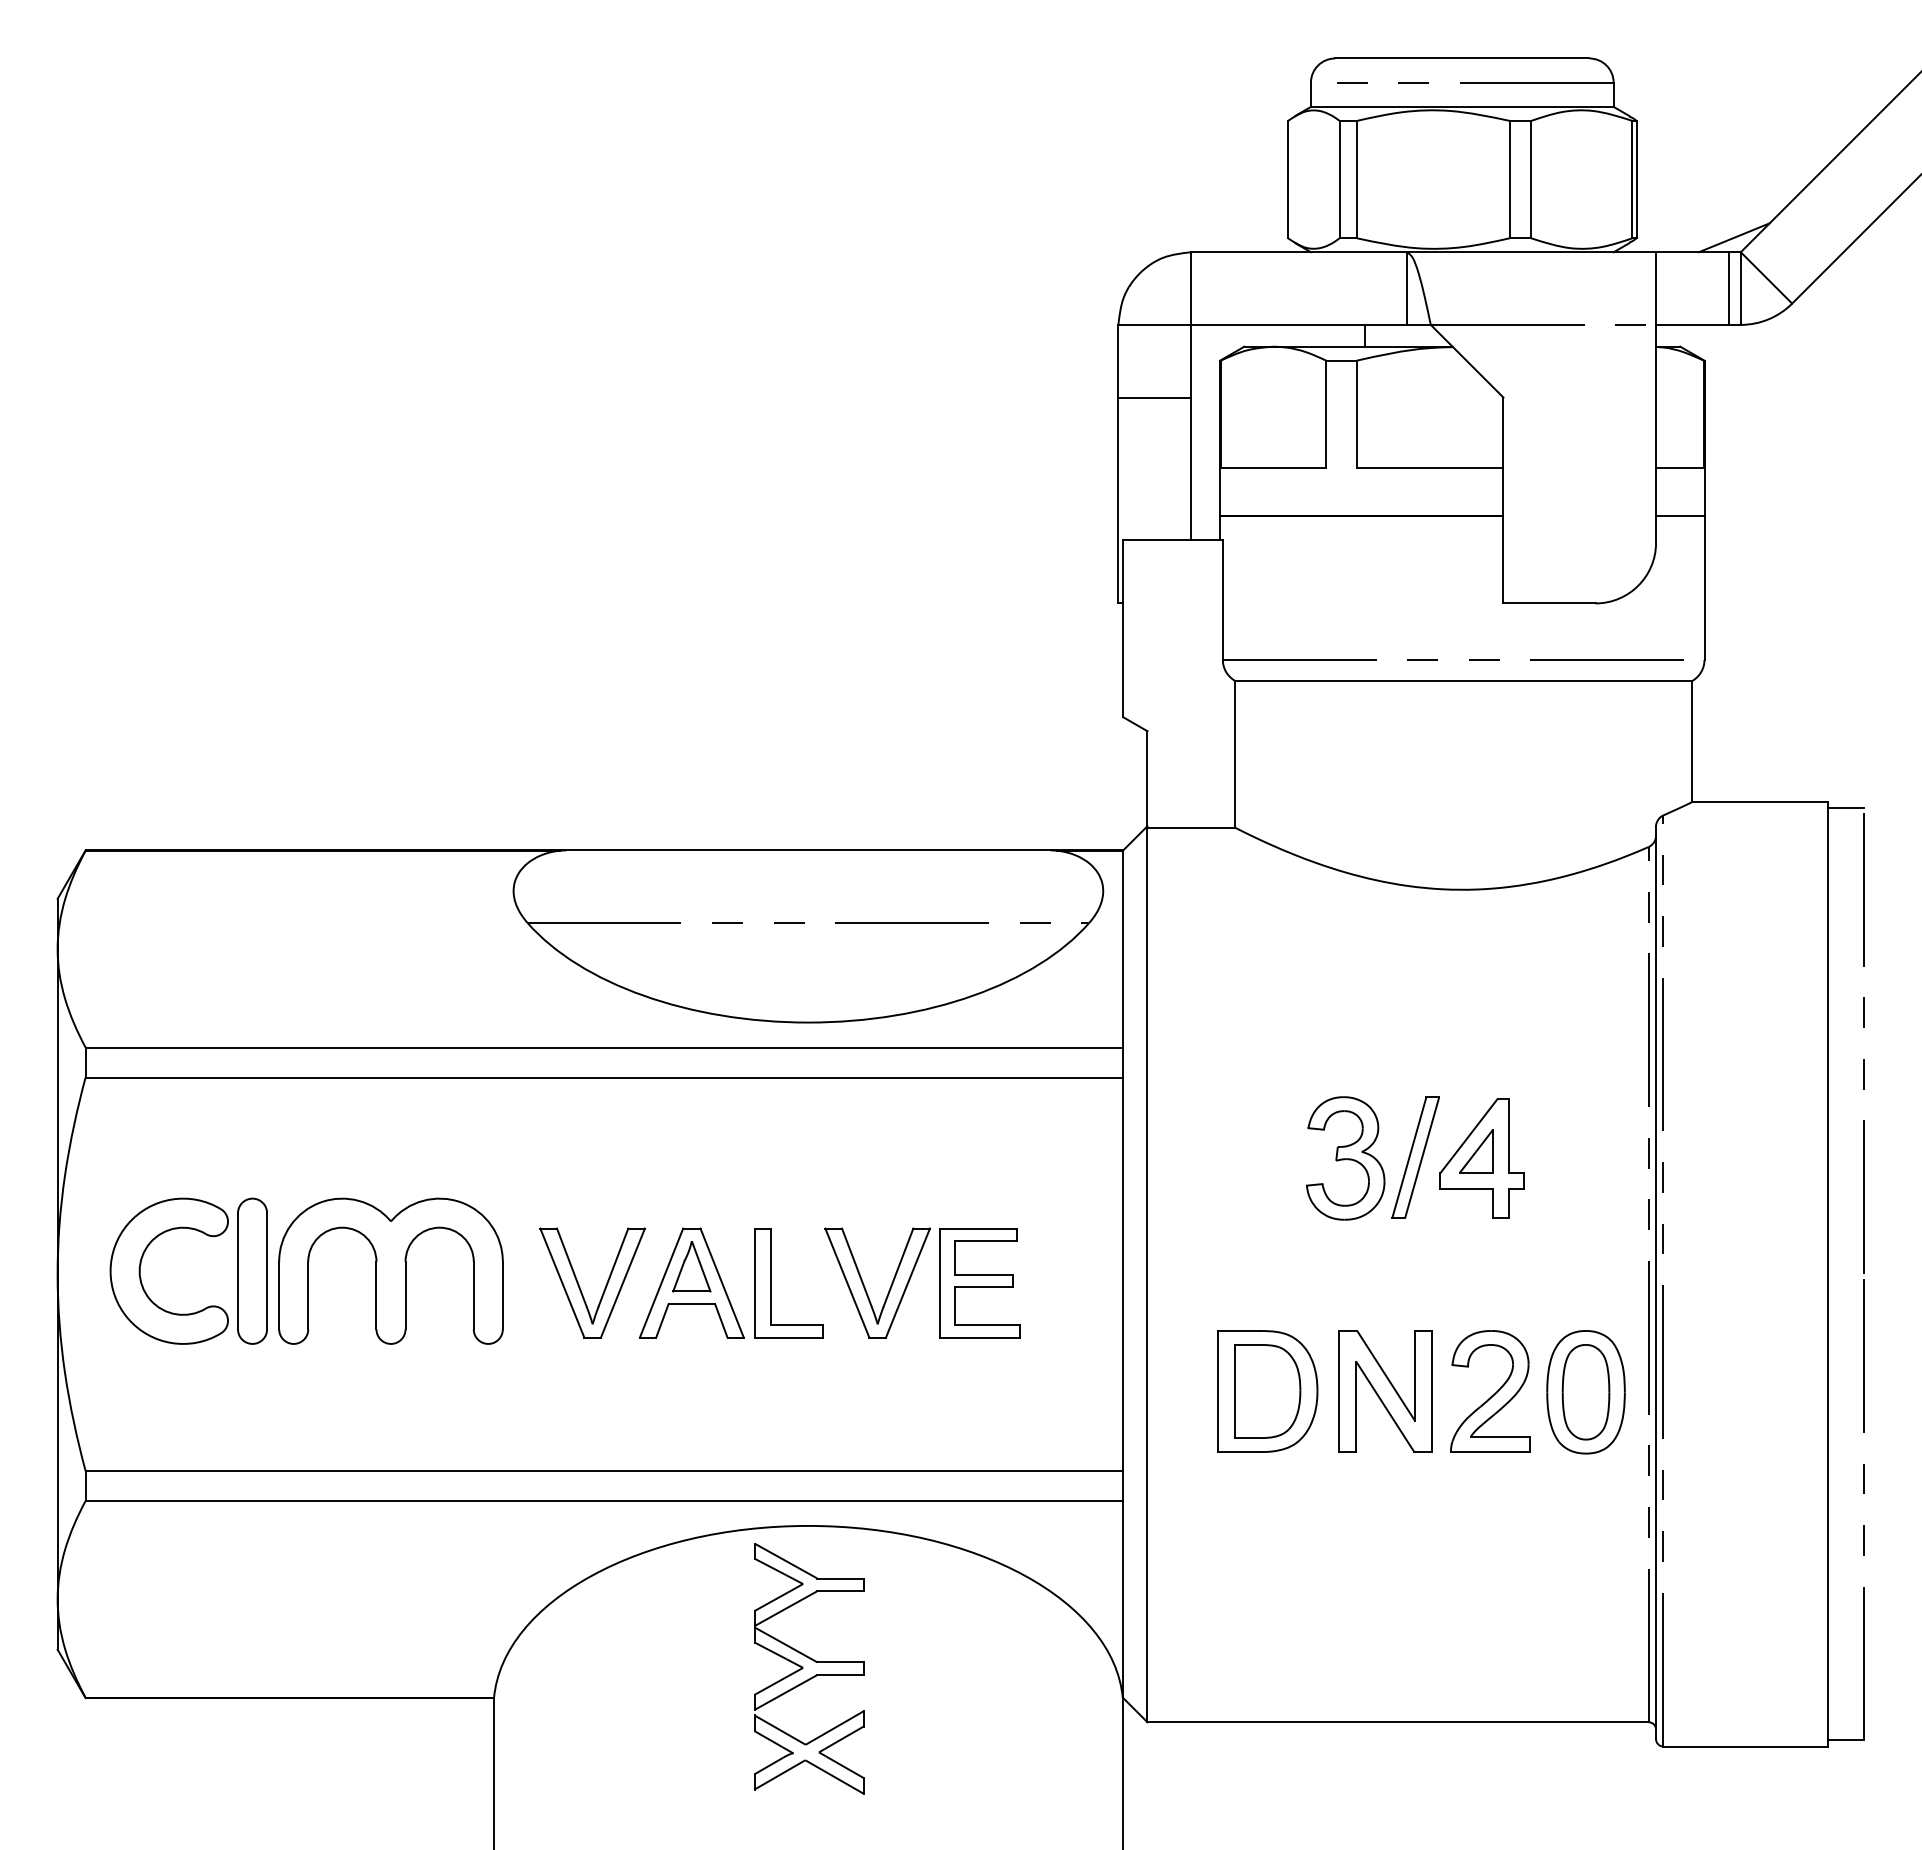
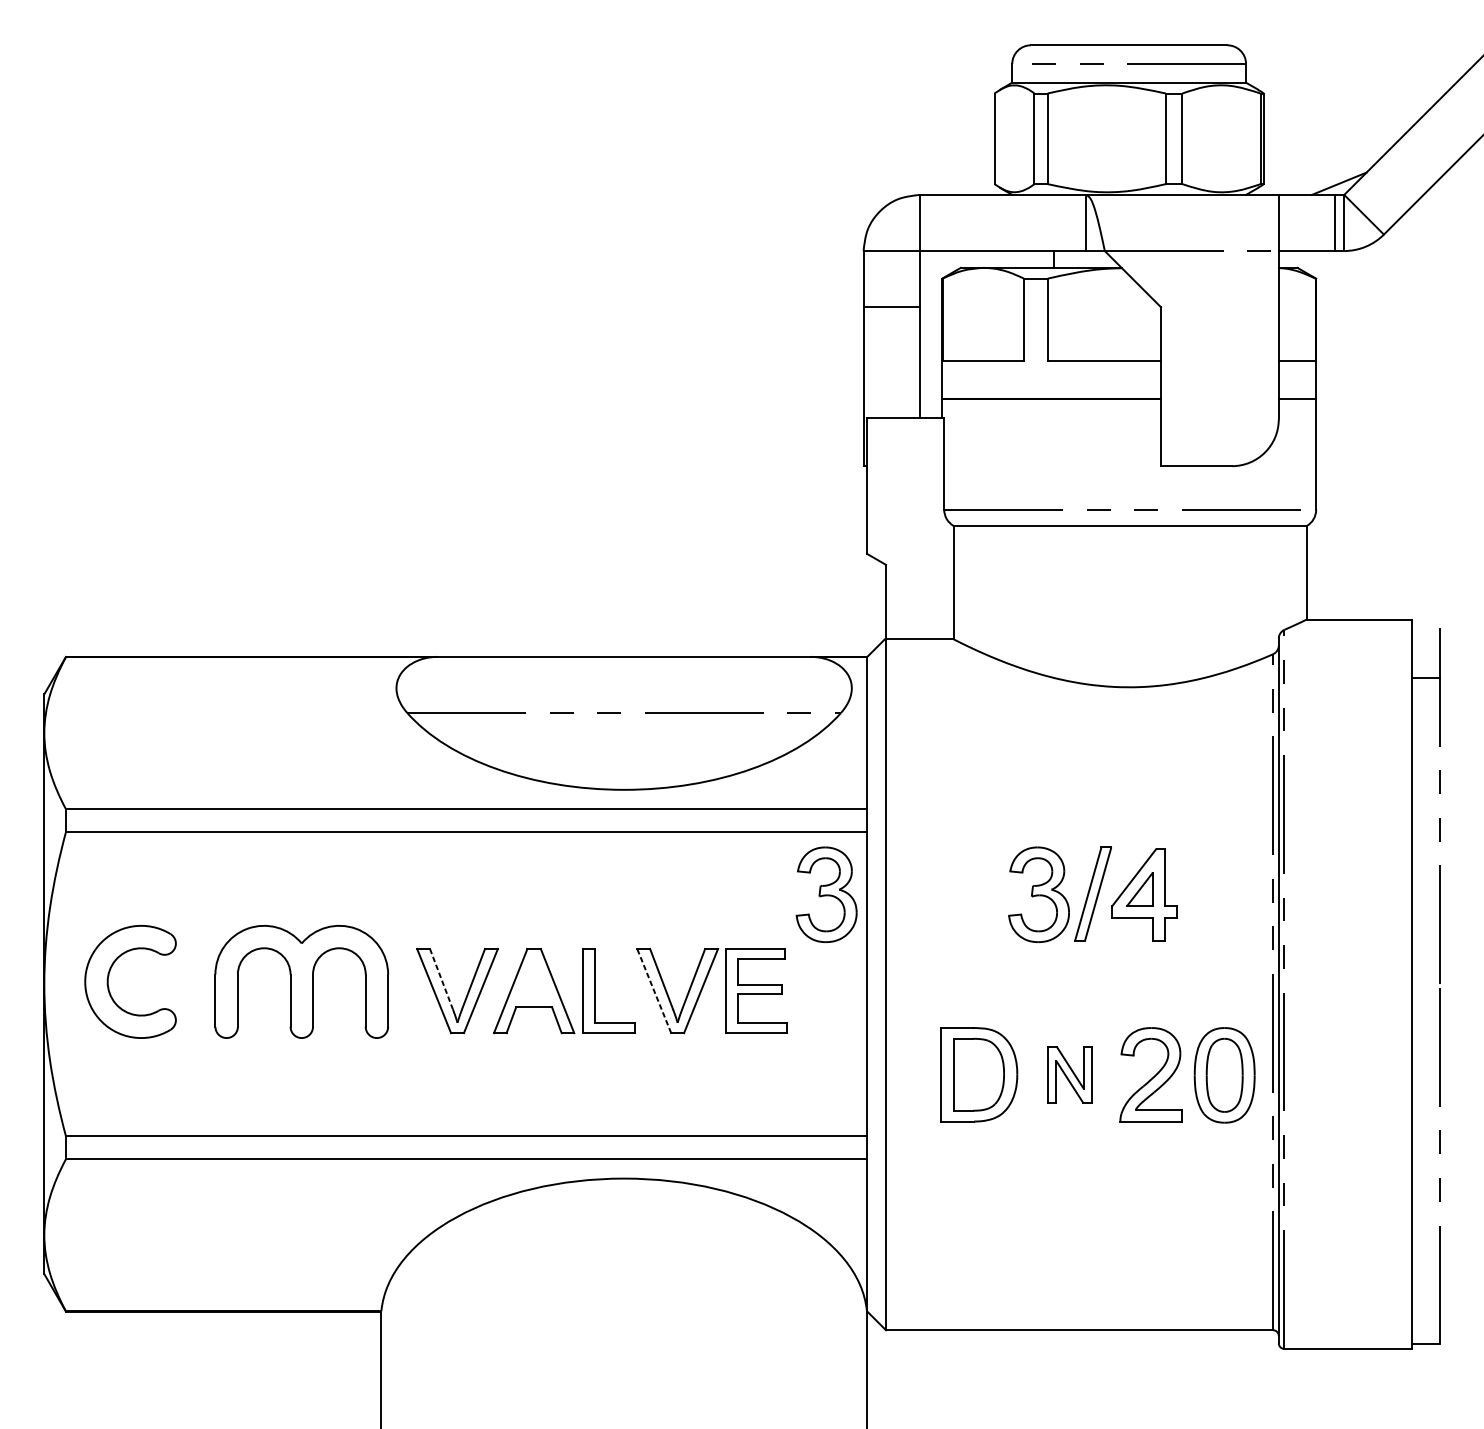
line: (1846, 808) -> (1425, 678), moved
part: (1070, 1158) -> (826, 894), added
part: (691, 1266) -> (533, 978), removed
line: (571, 1267) -> (441, 979), solid -> dashed
part: (252, 1270) -> (194, 981), removed
line: (847, 1283) -> (654, 991), solid -> dashed
part: (1385, 1391) -> (1069, 1074), size x0.6
part: (809, 1668) -> (624, 1288), removed

